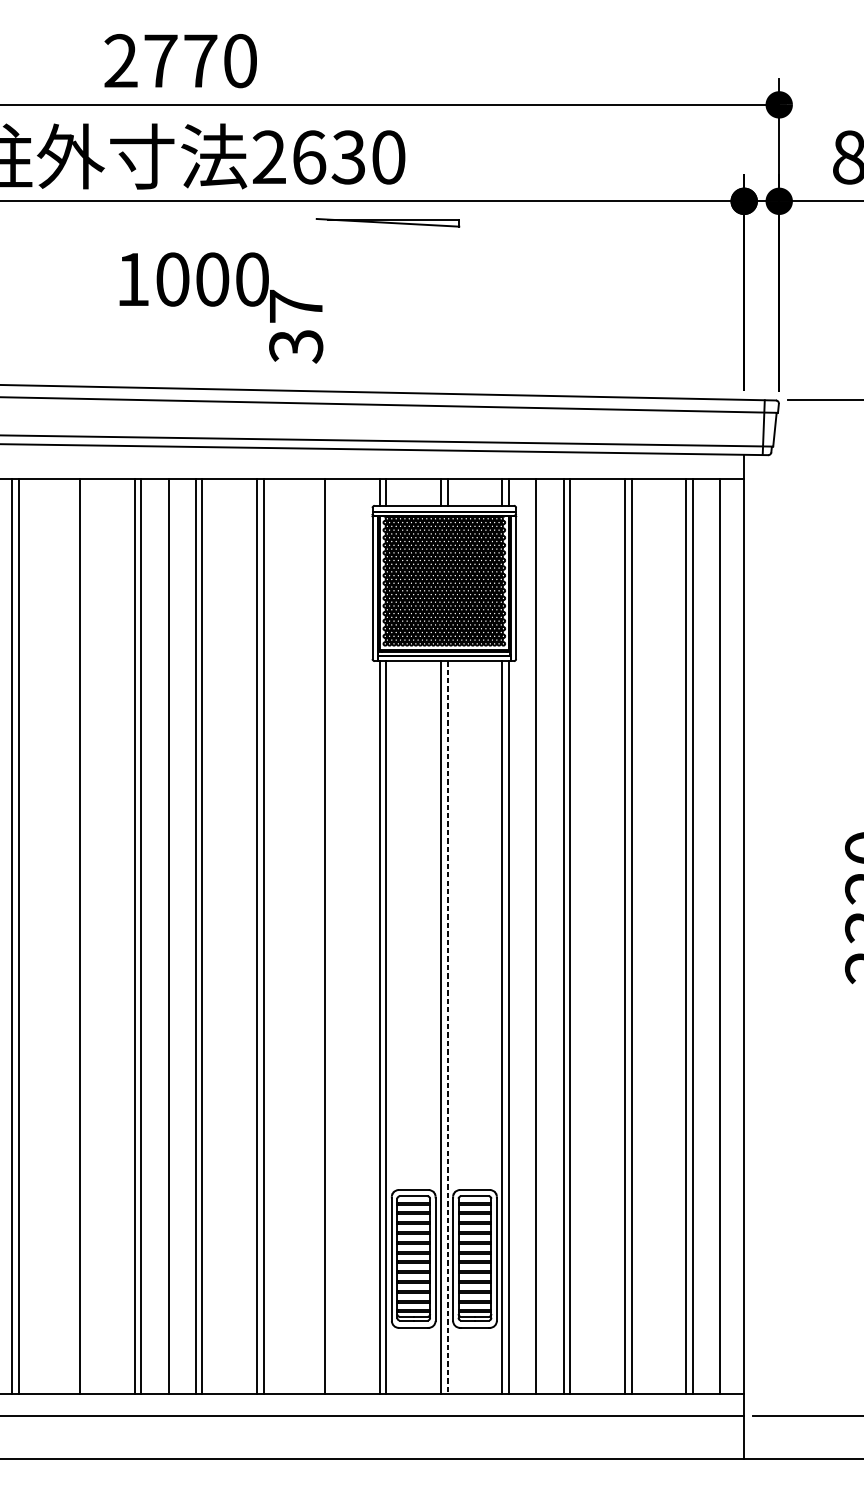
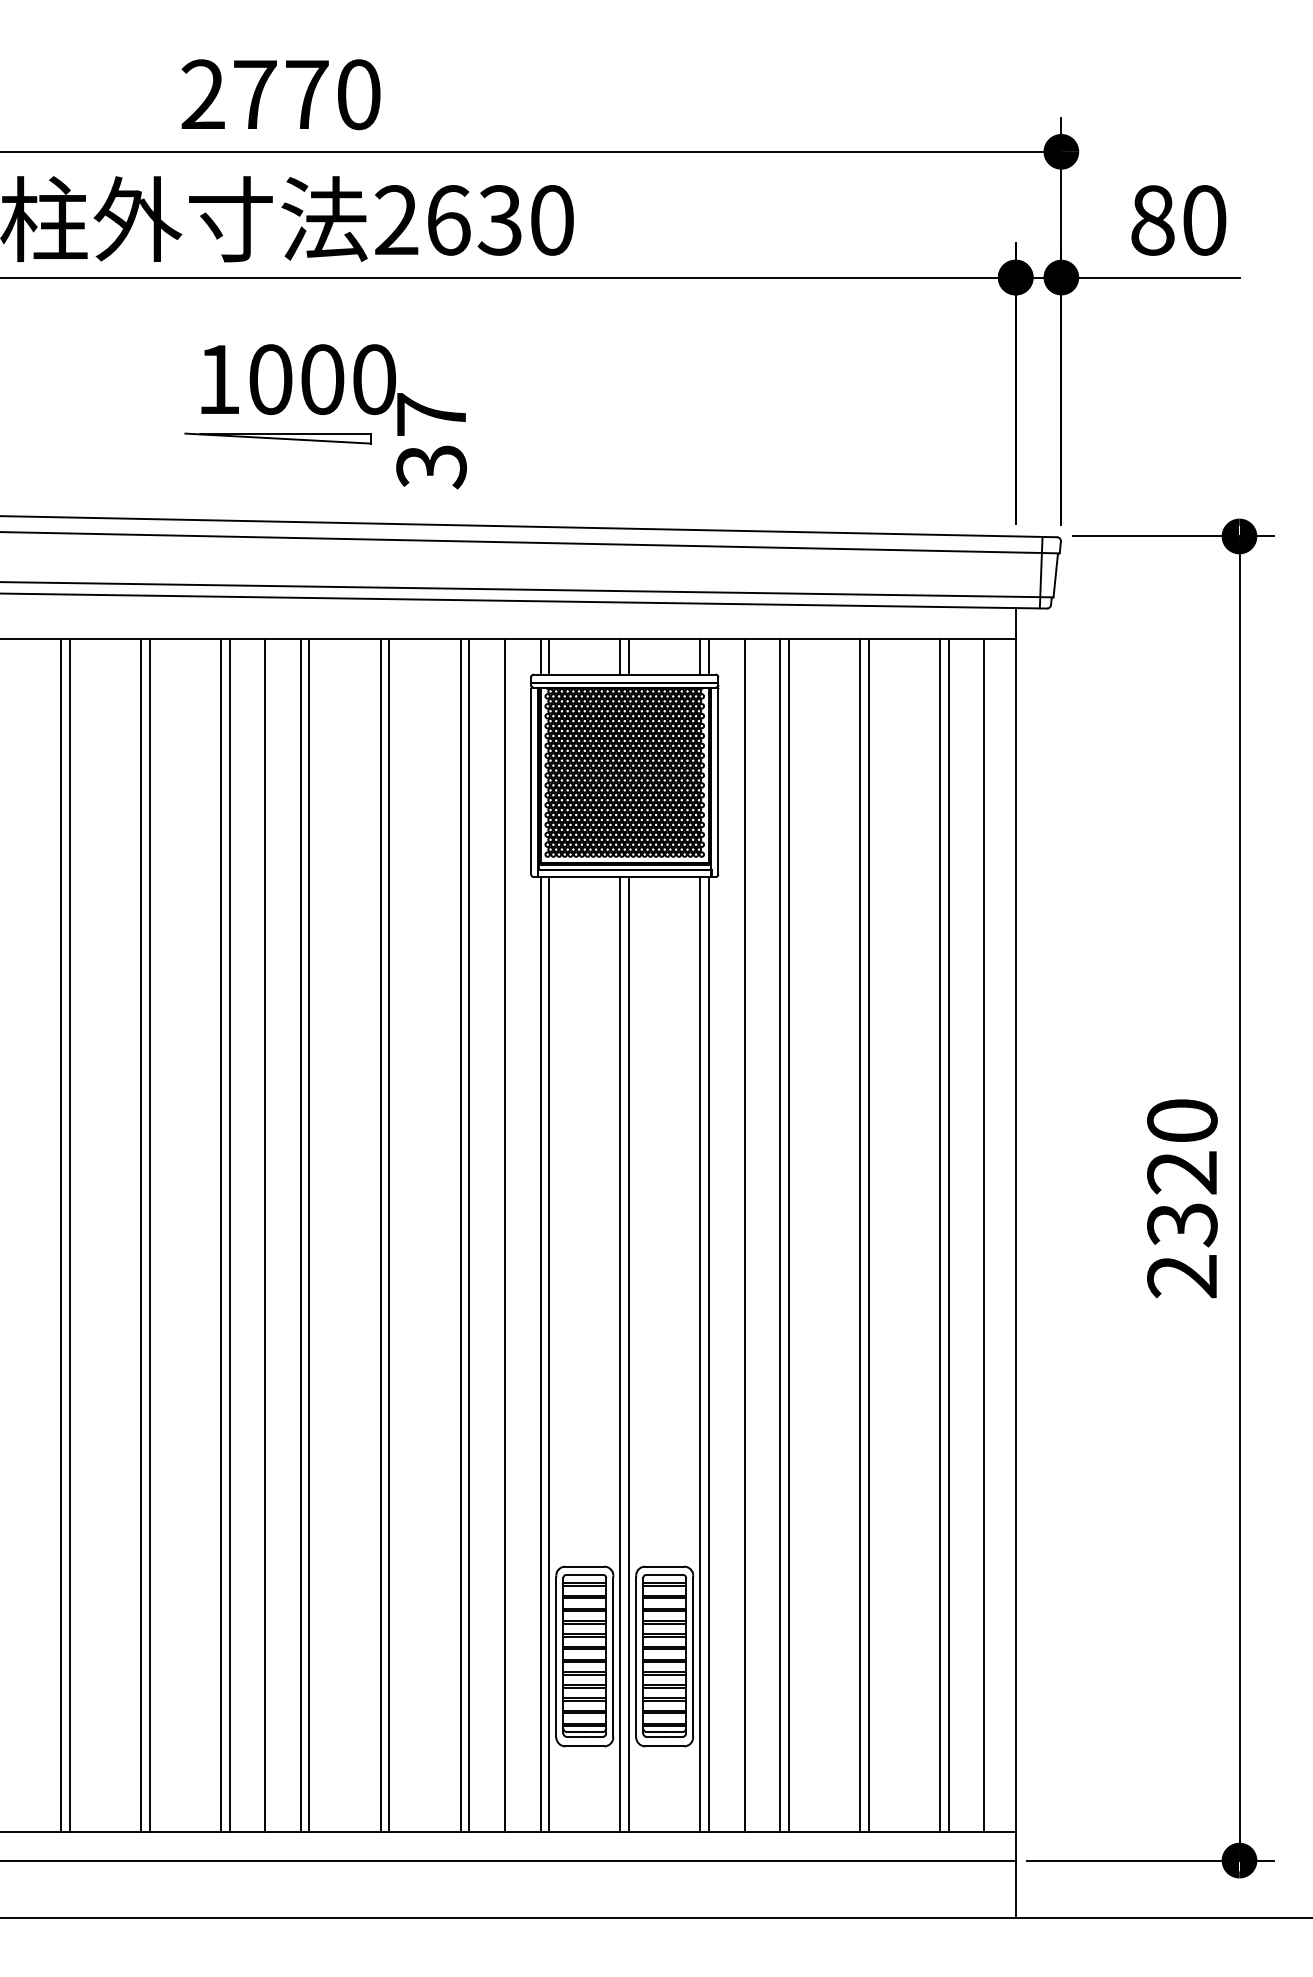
part: (388, 222) -> (278, 438), moved
line: (73, 936) -> (141, 1235), added
line: (318, 936) -> (460, 1235), added
line: (352, 936) -> (504, 1235), added
line: (447, 1028) -> (629, 1355), dashed -> solid

